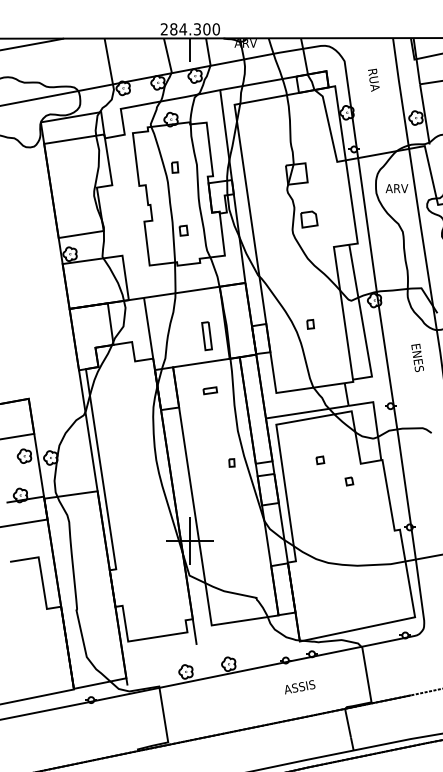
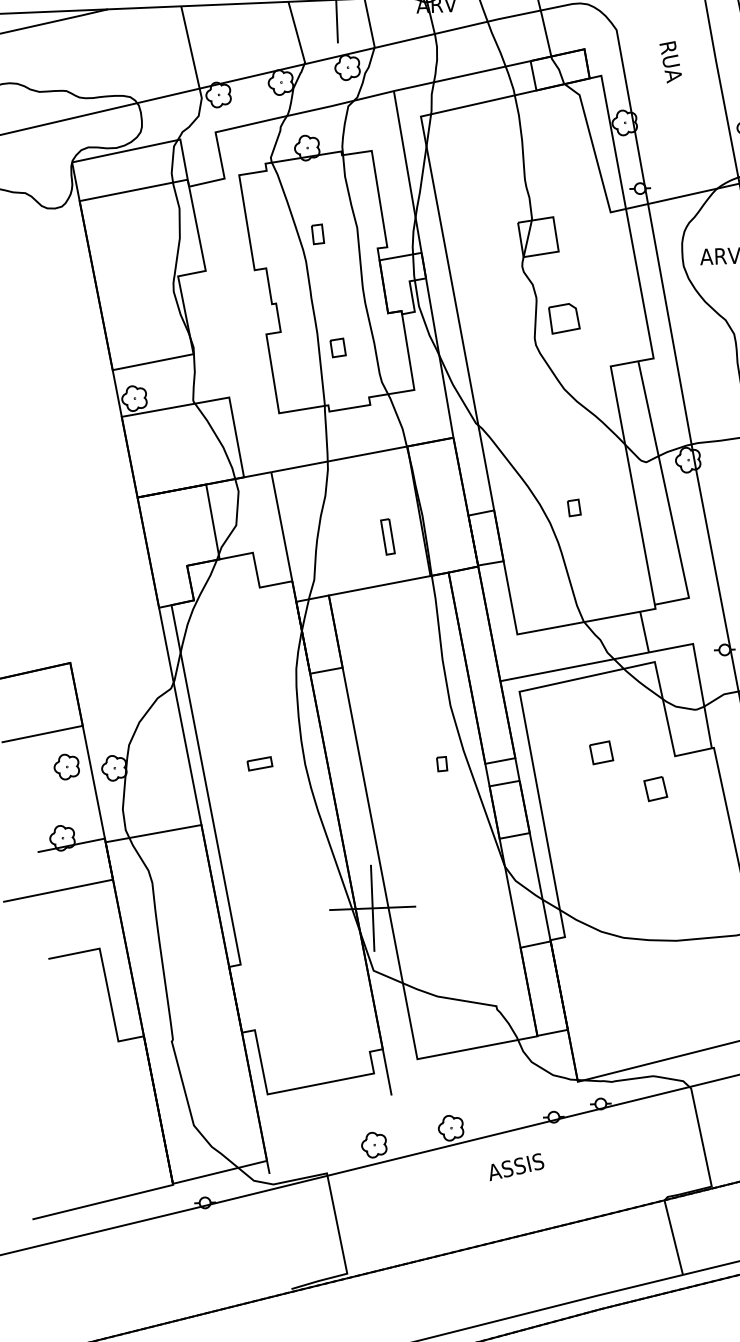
part: (206, 336) -> (386, 537), size x0.7
part: (210, 390) -> (260, 763), moved
part: (320, 460) -> (601, 753), size x1.6
part: (349, 481) -> (655, 789), size x1.6
text: (300, 687) -> (517, 1167), moved

